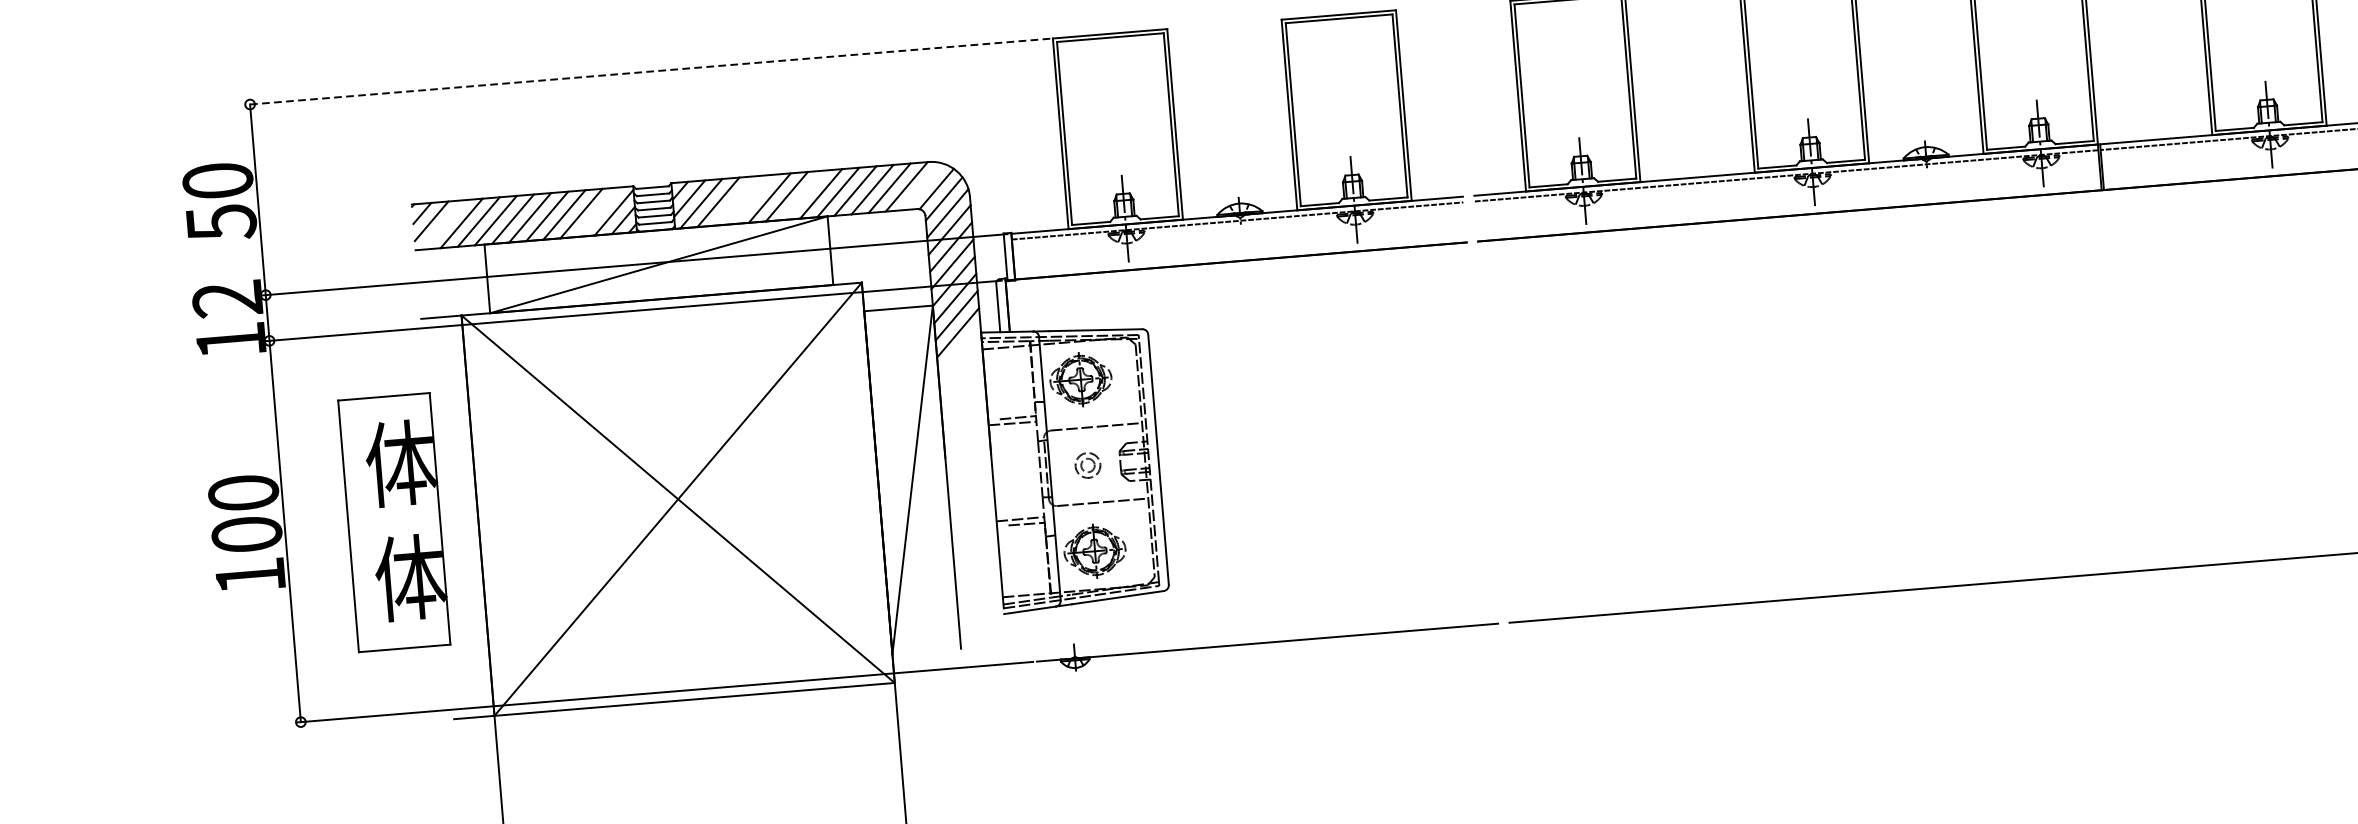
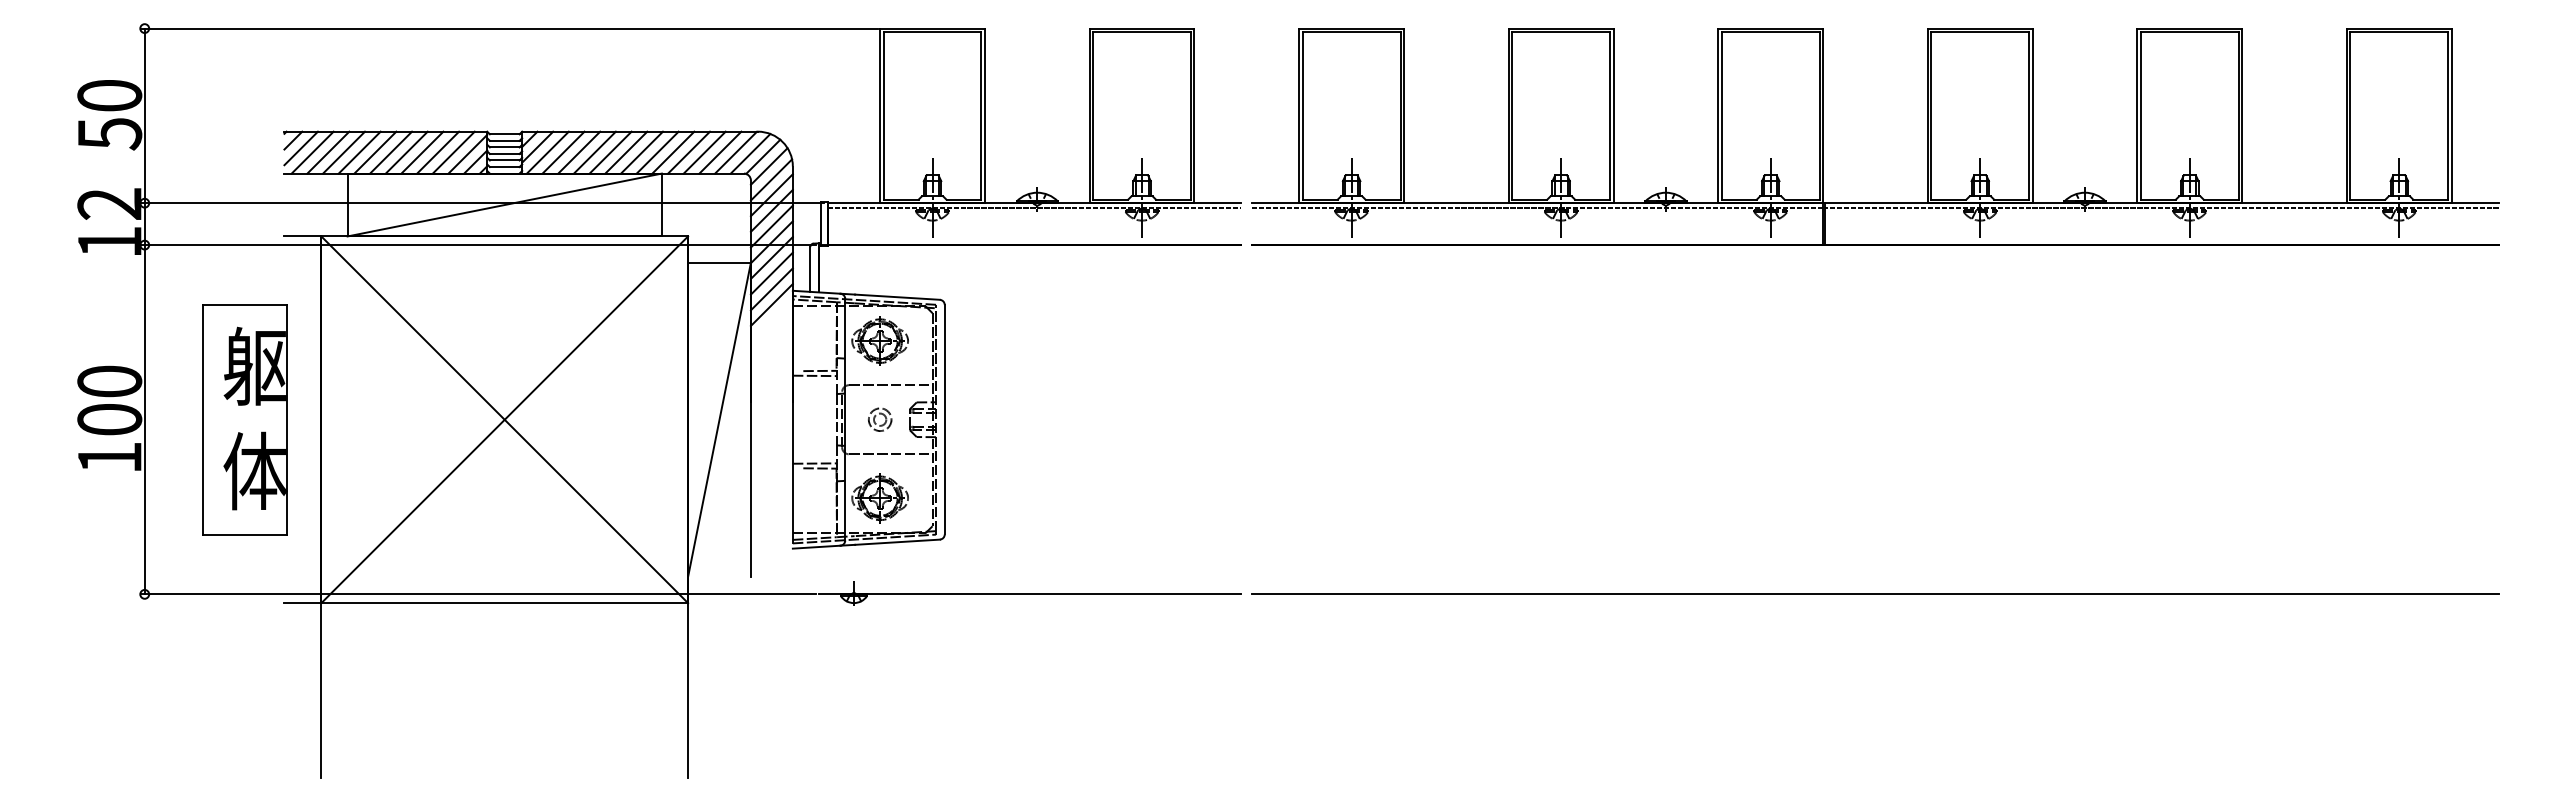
line: (647, 71) -> (508, 28), dashed -> solid
line: (922, 186) -> (750, 153), added
line: (803, 195) -> (641, 152), added
line: (752, 199) -> (594, 152), added
line: (735, 200) -> (579, 152), added
line: (598, 212) -> (453, 152), added
line: (444, 224) -> (312, 152), added
line: (959, 349) -> (771, 304), added
text: (400, 462) -> (254, 365), 体 -> 躯

